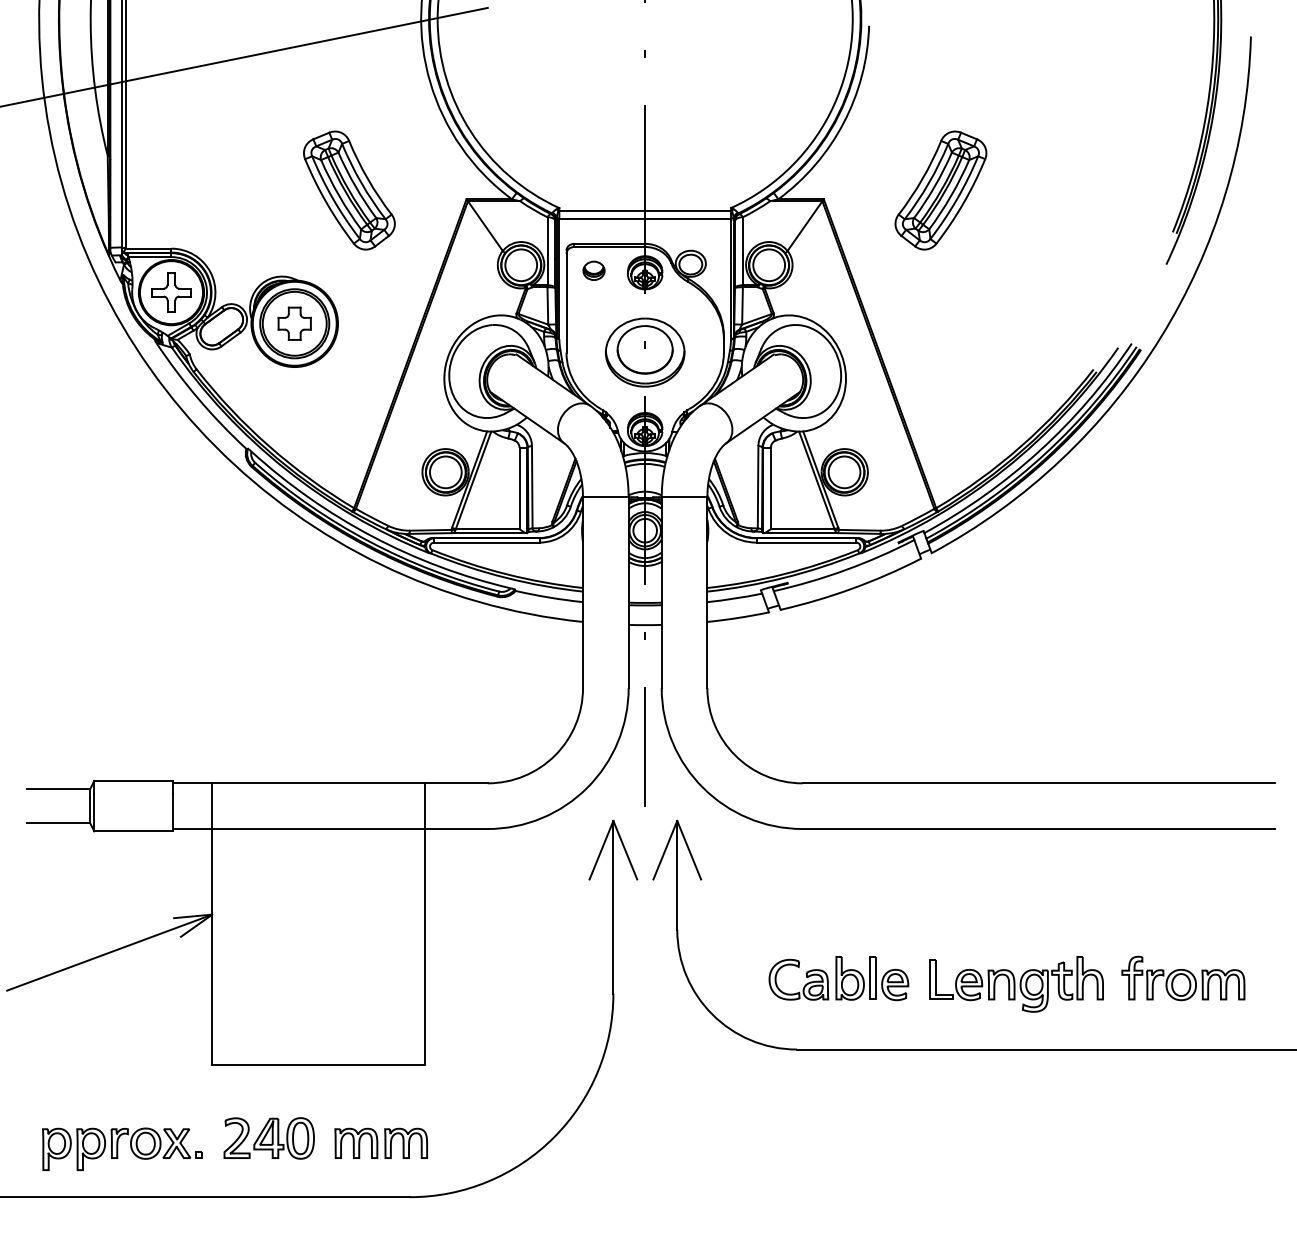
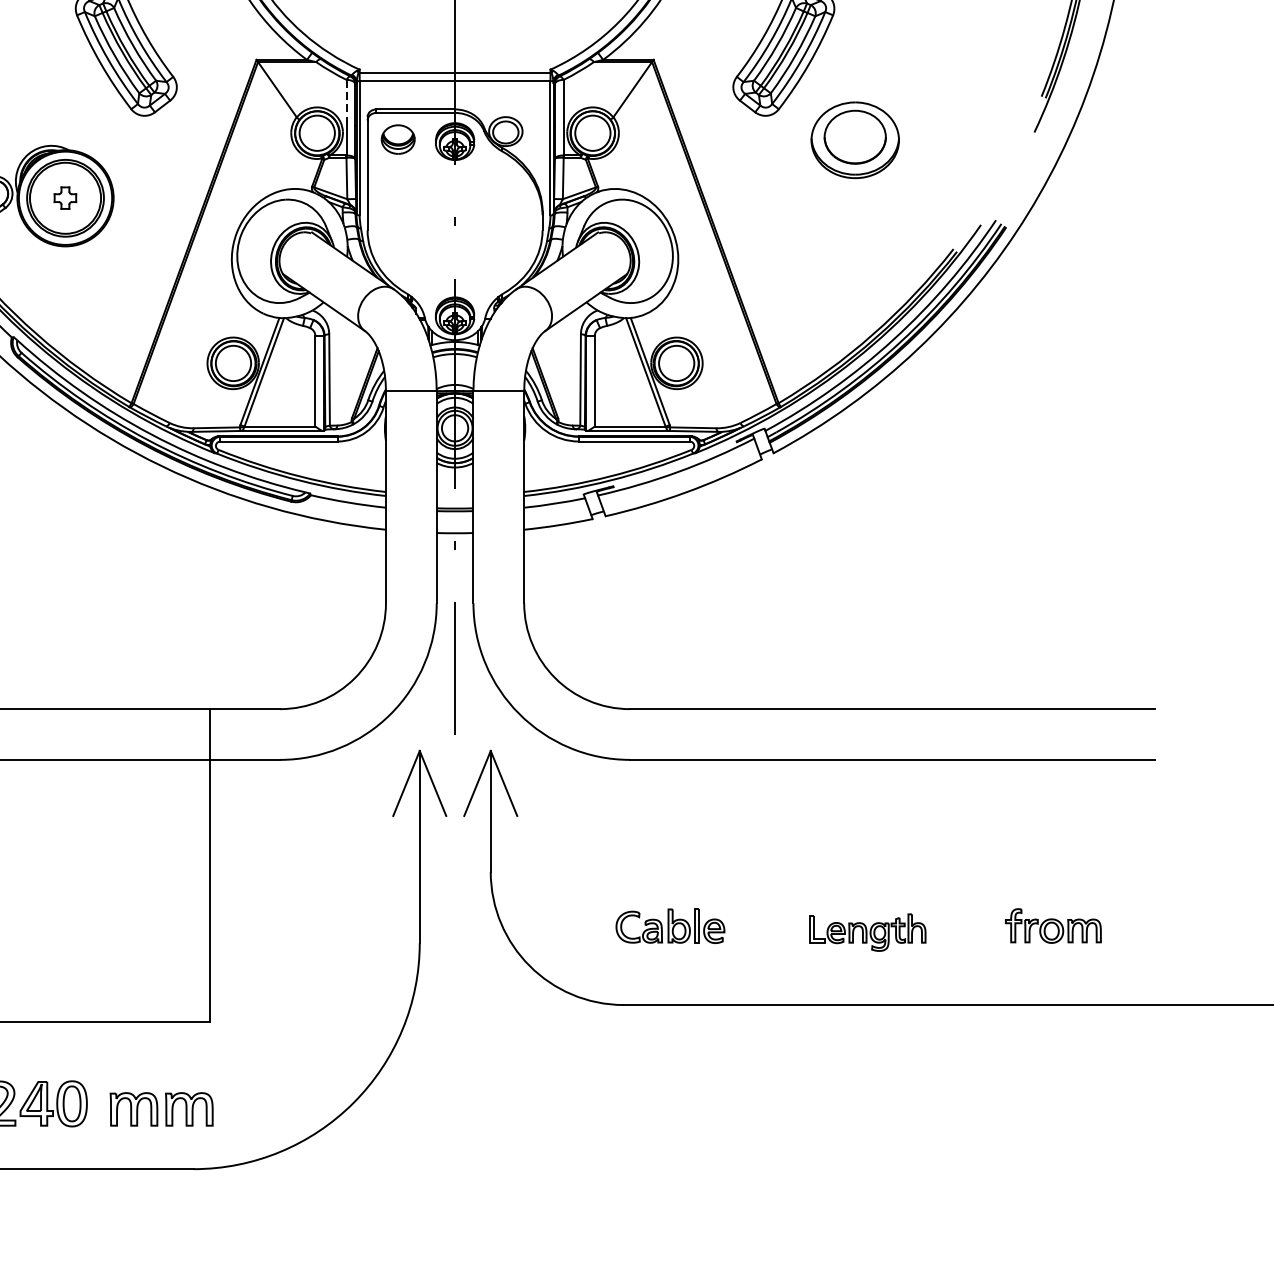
line: (547, 236) -> (346, 101), solid -> dashed
part: (593, 270) -> (397, 139), size x1.4
part: (294, 323) -> (65, 197), size x0.6
part: (644, 352) -> (854, 140), moved
part: (838, 978) -> (669, 926), size x0.7
part: (1183, 978) -> (1053, 926), size x0.7
part: (1016, 984) -> (867, 932), size x0.6

